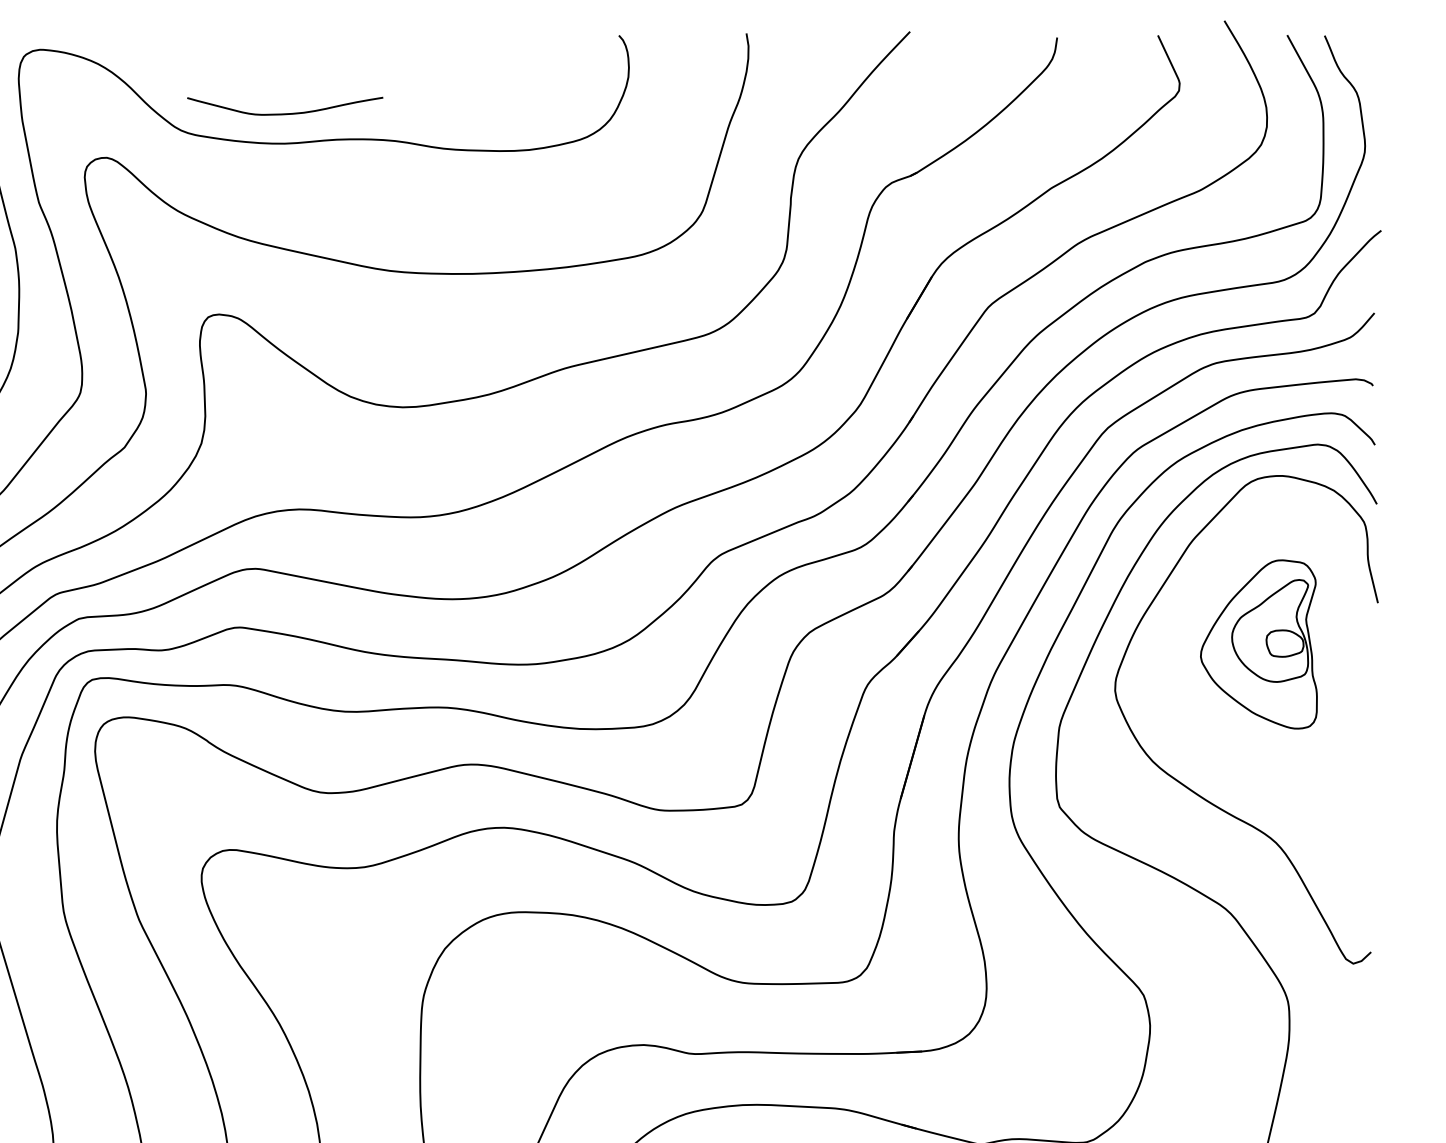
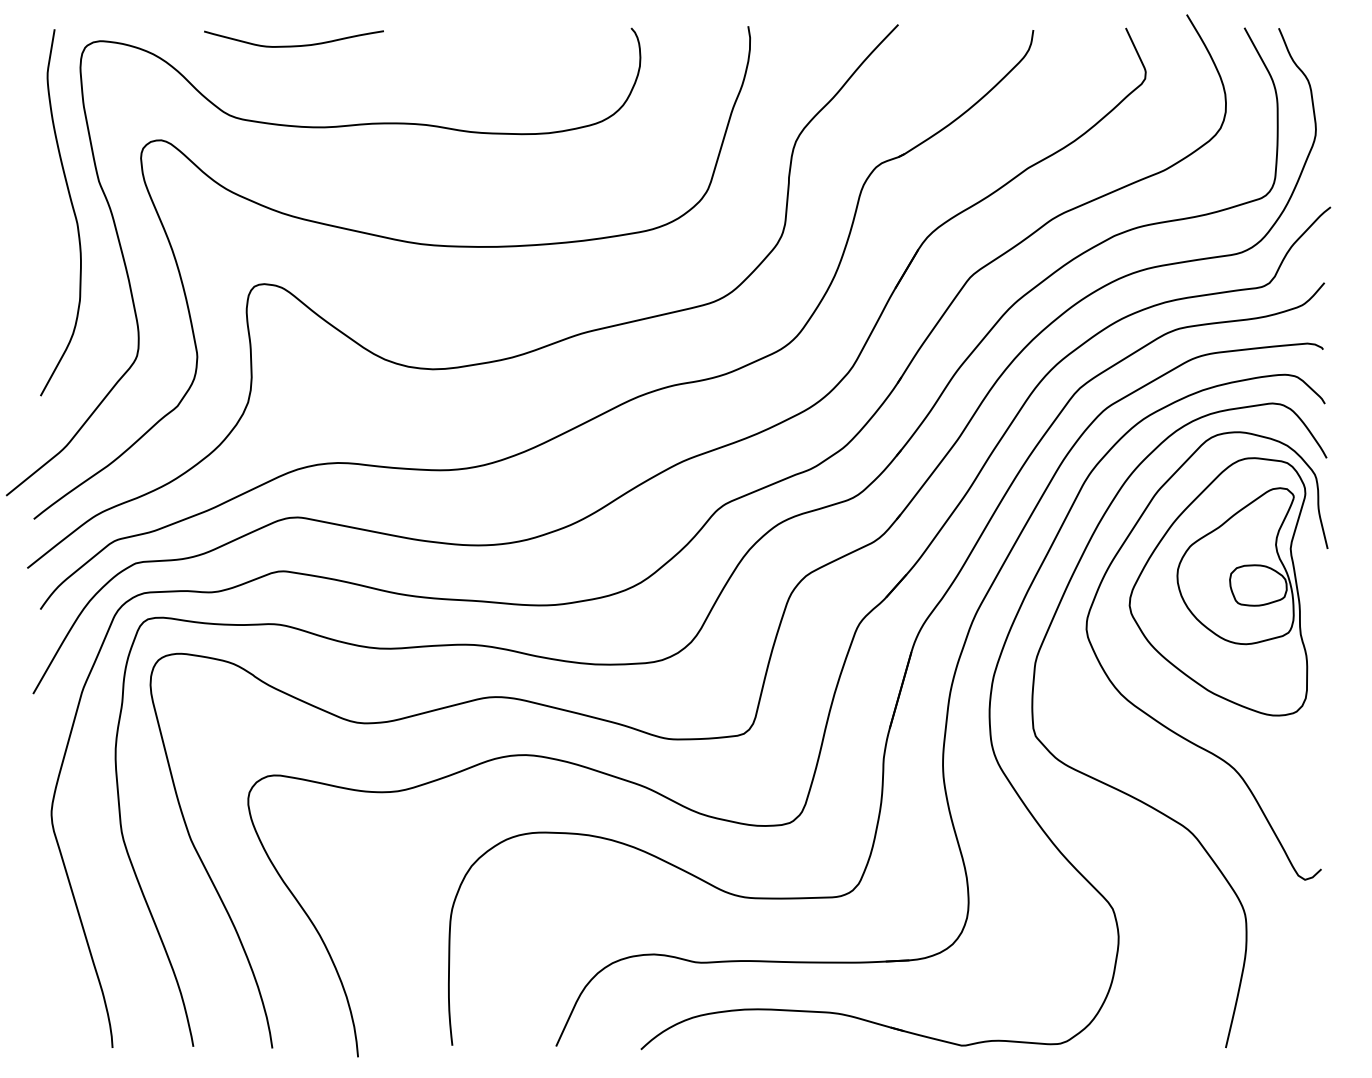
curve: (284, 113) -> (293, 45), moved
part: (1258, 644) -> (1218, 586), size x1.67

